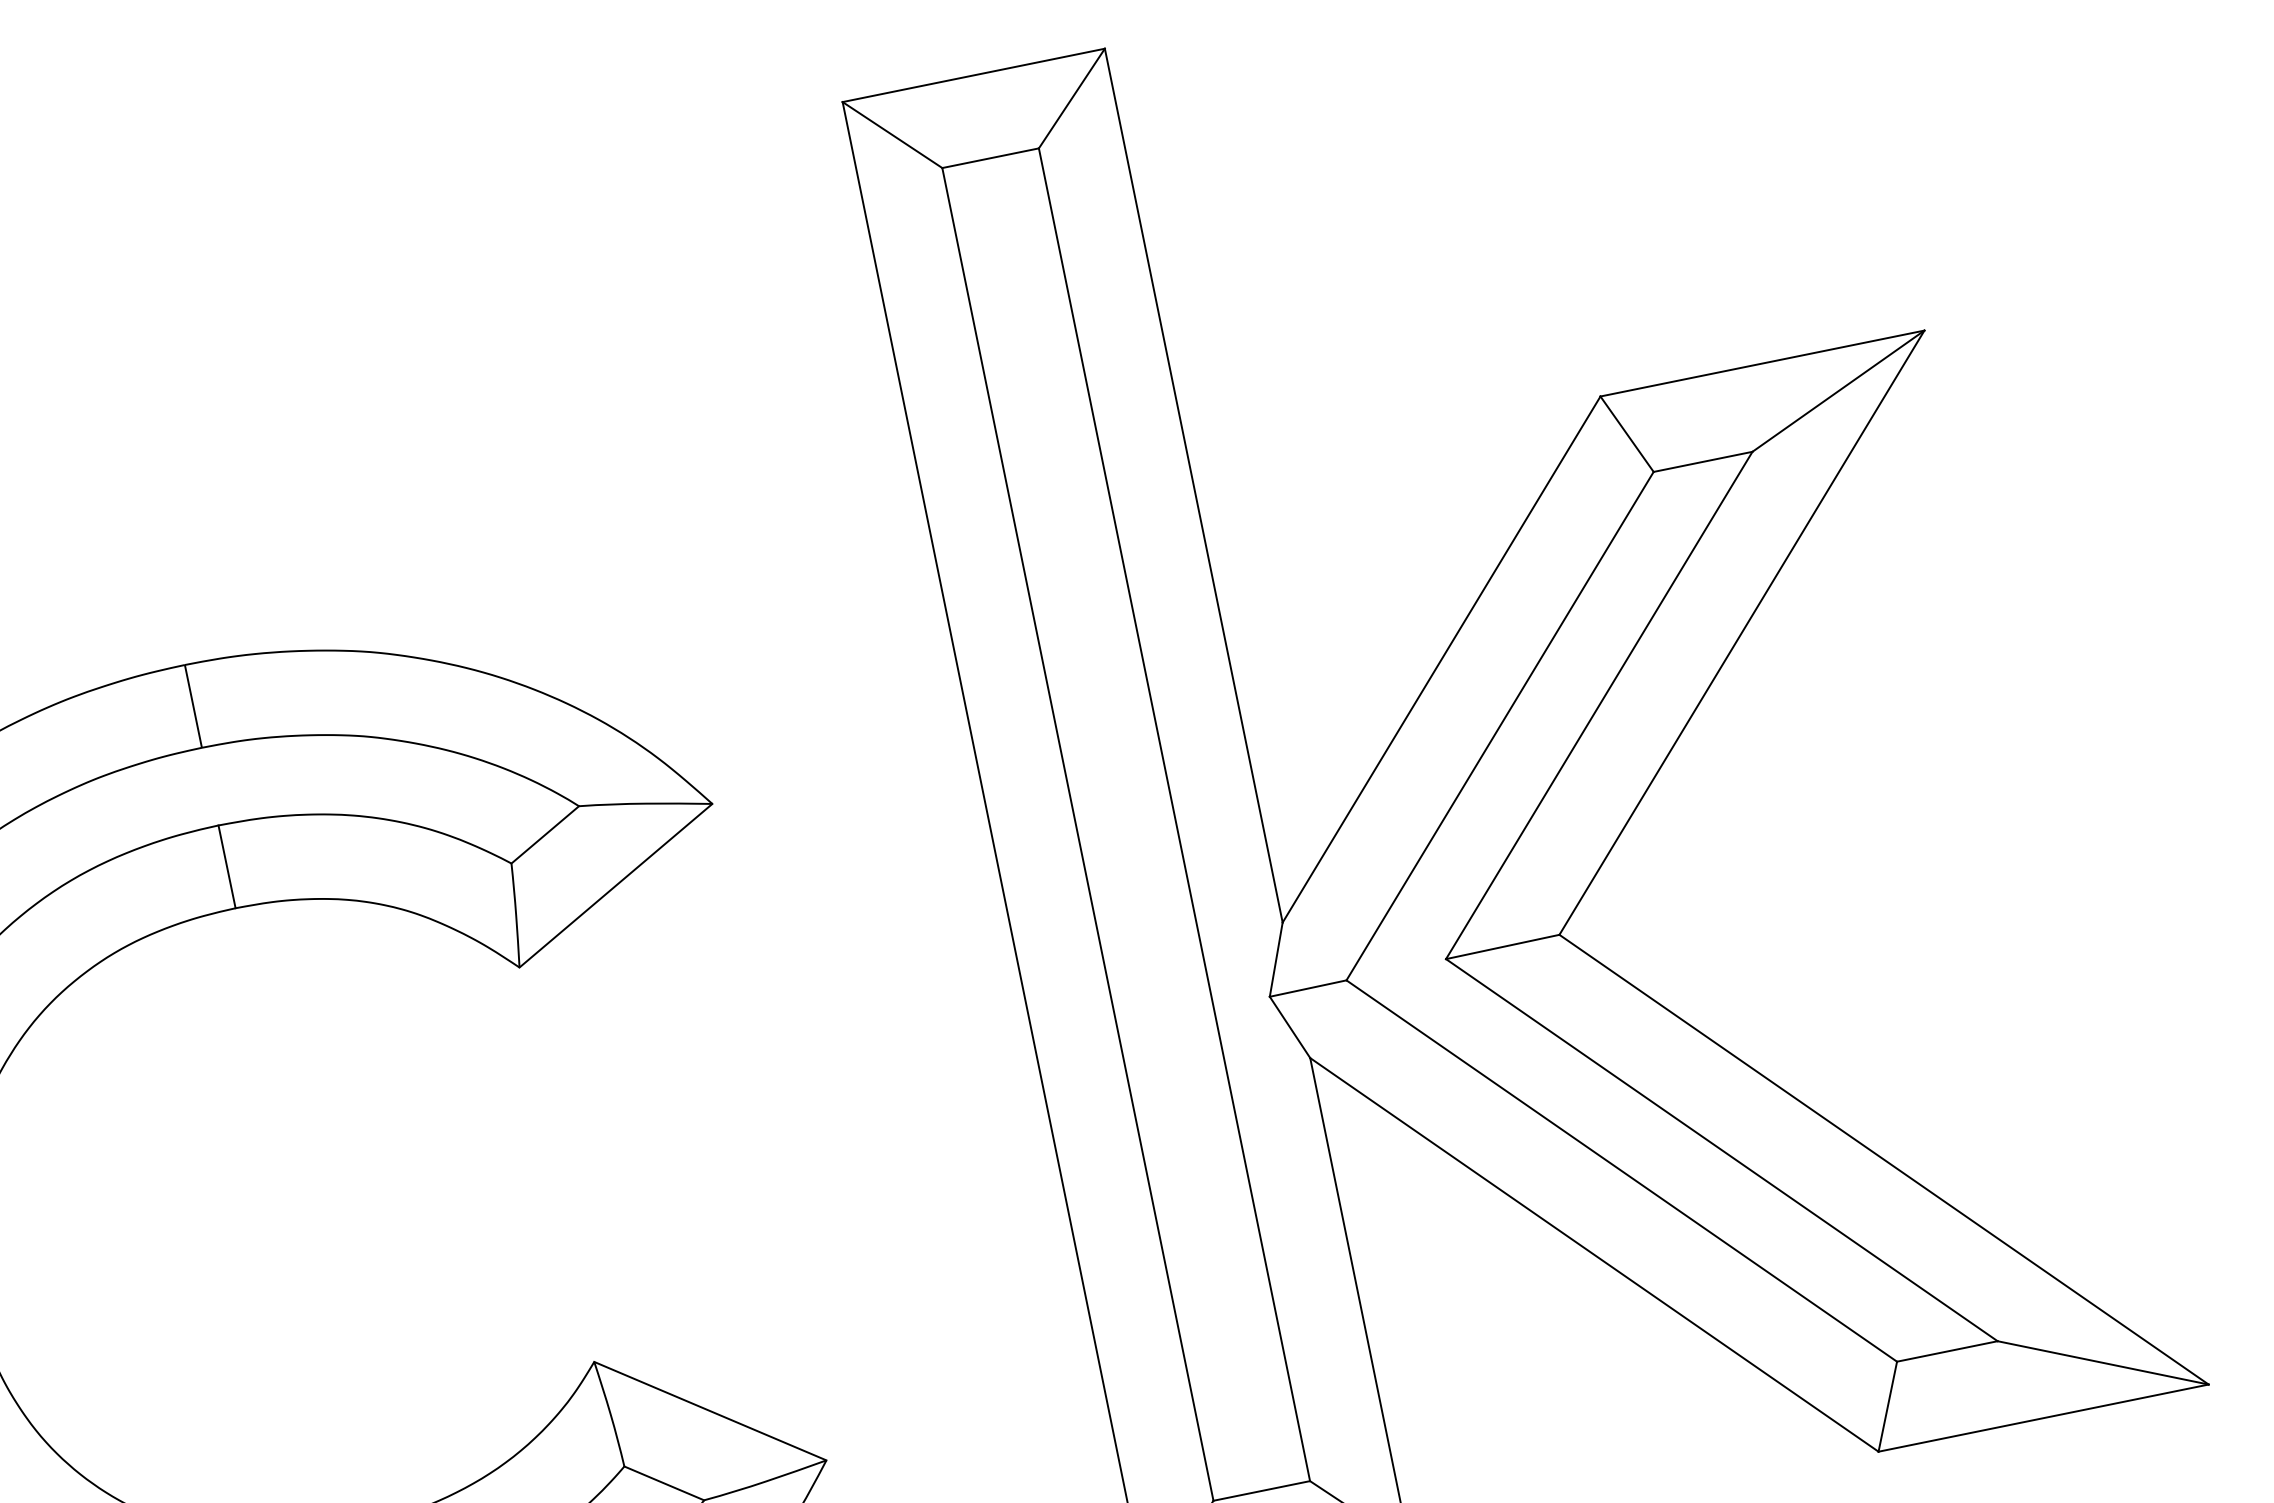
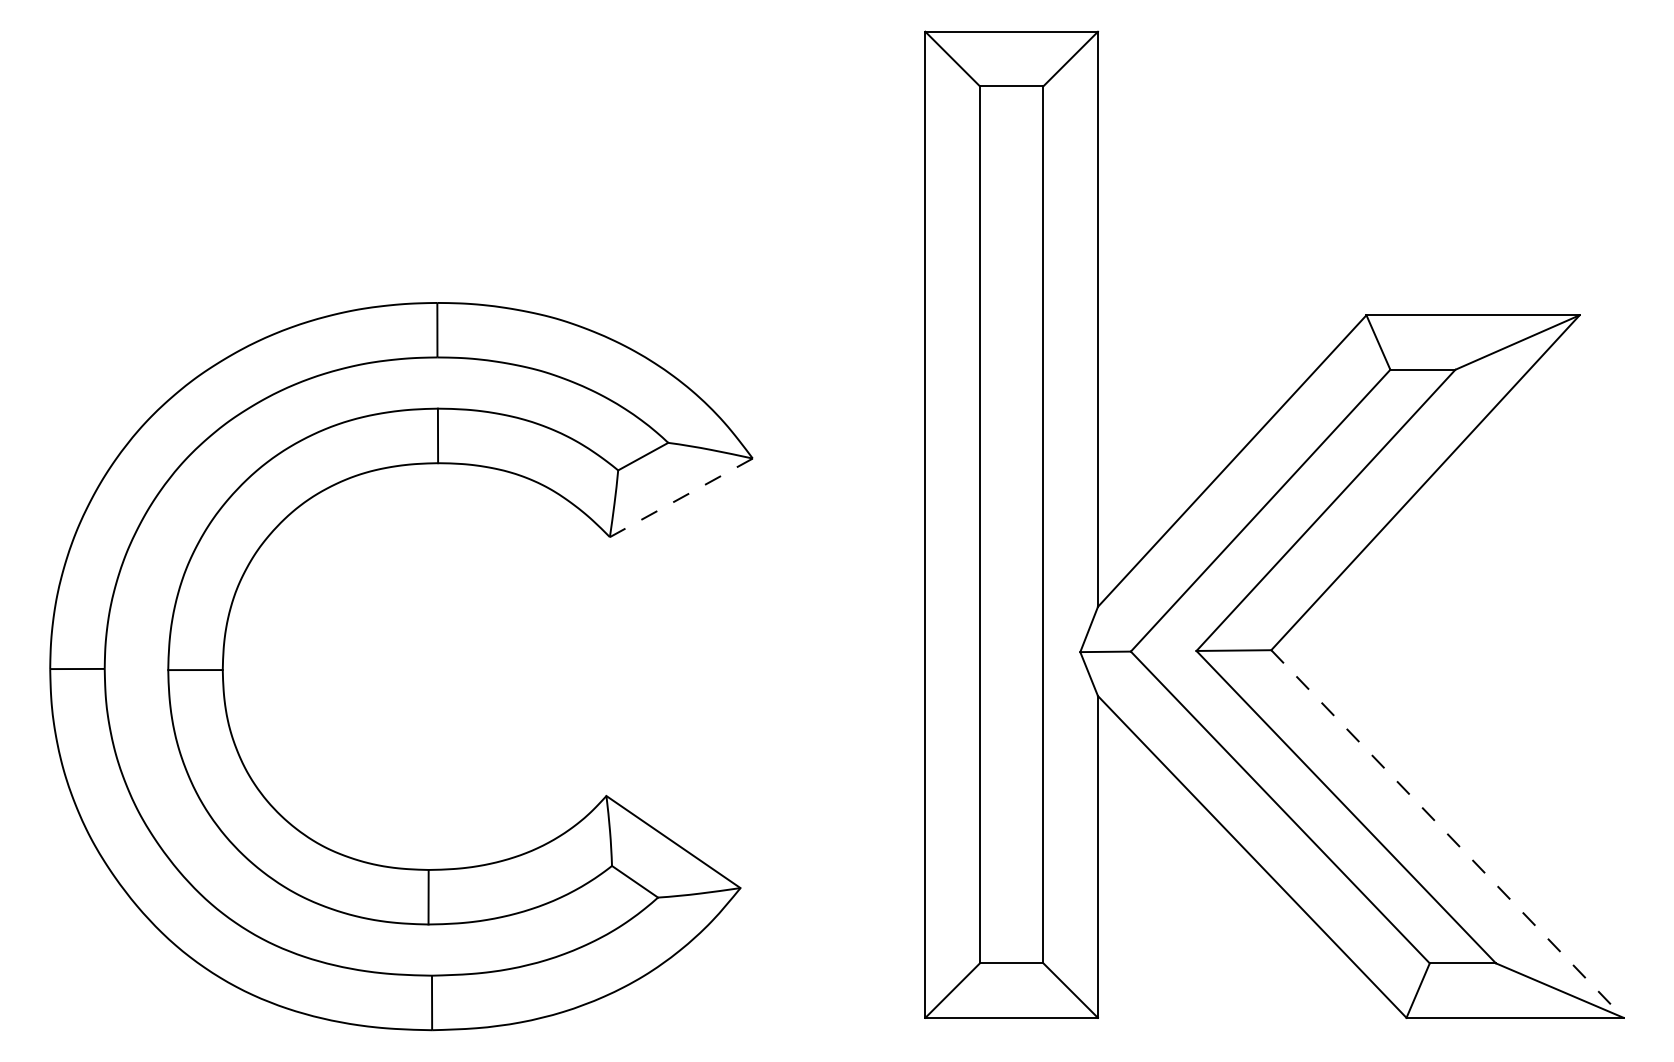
line: (616, 885) -> (681, 497), solid -> dashed
line: (1884, 1160) -> (1447, 834), solid -> dashed

